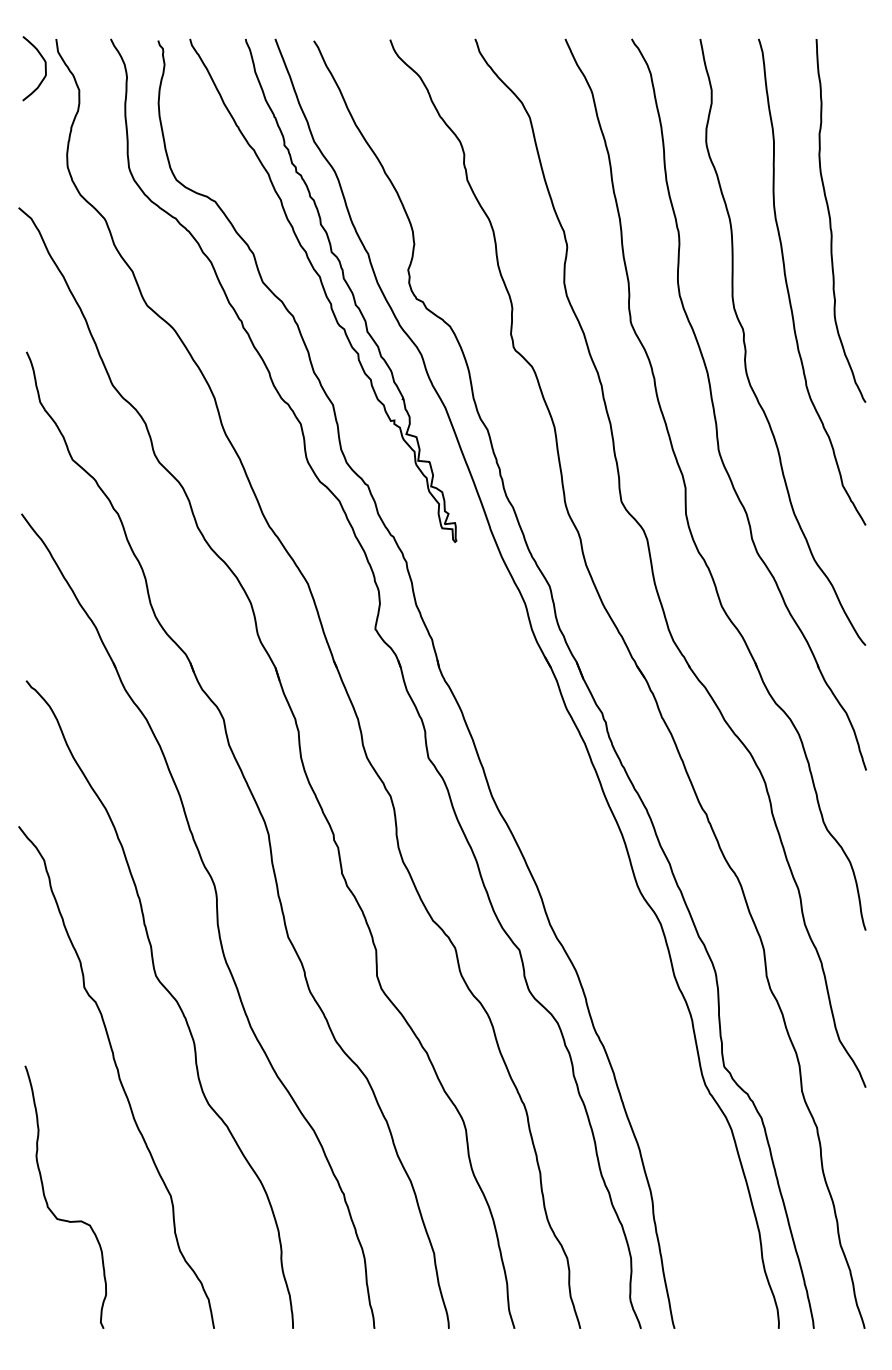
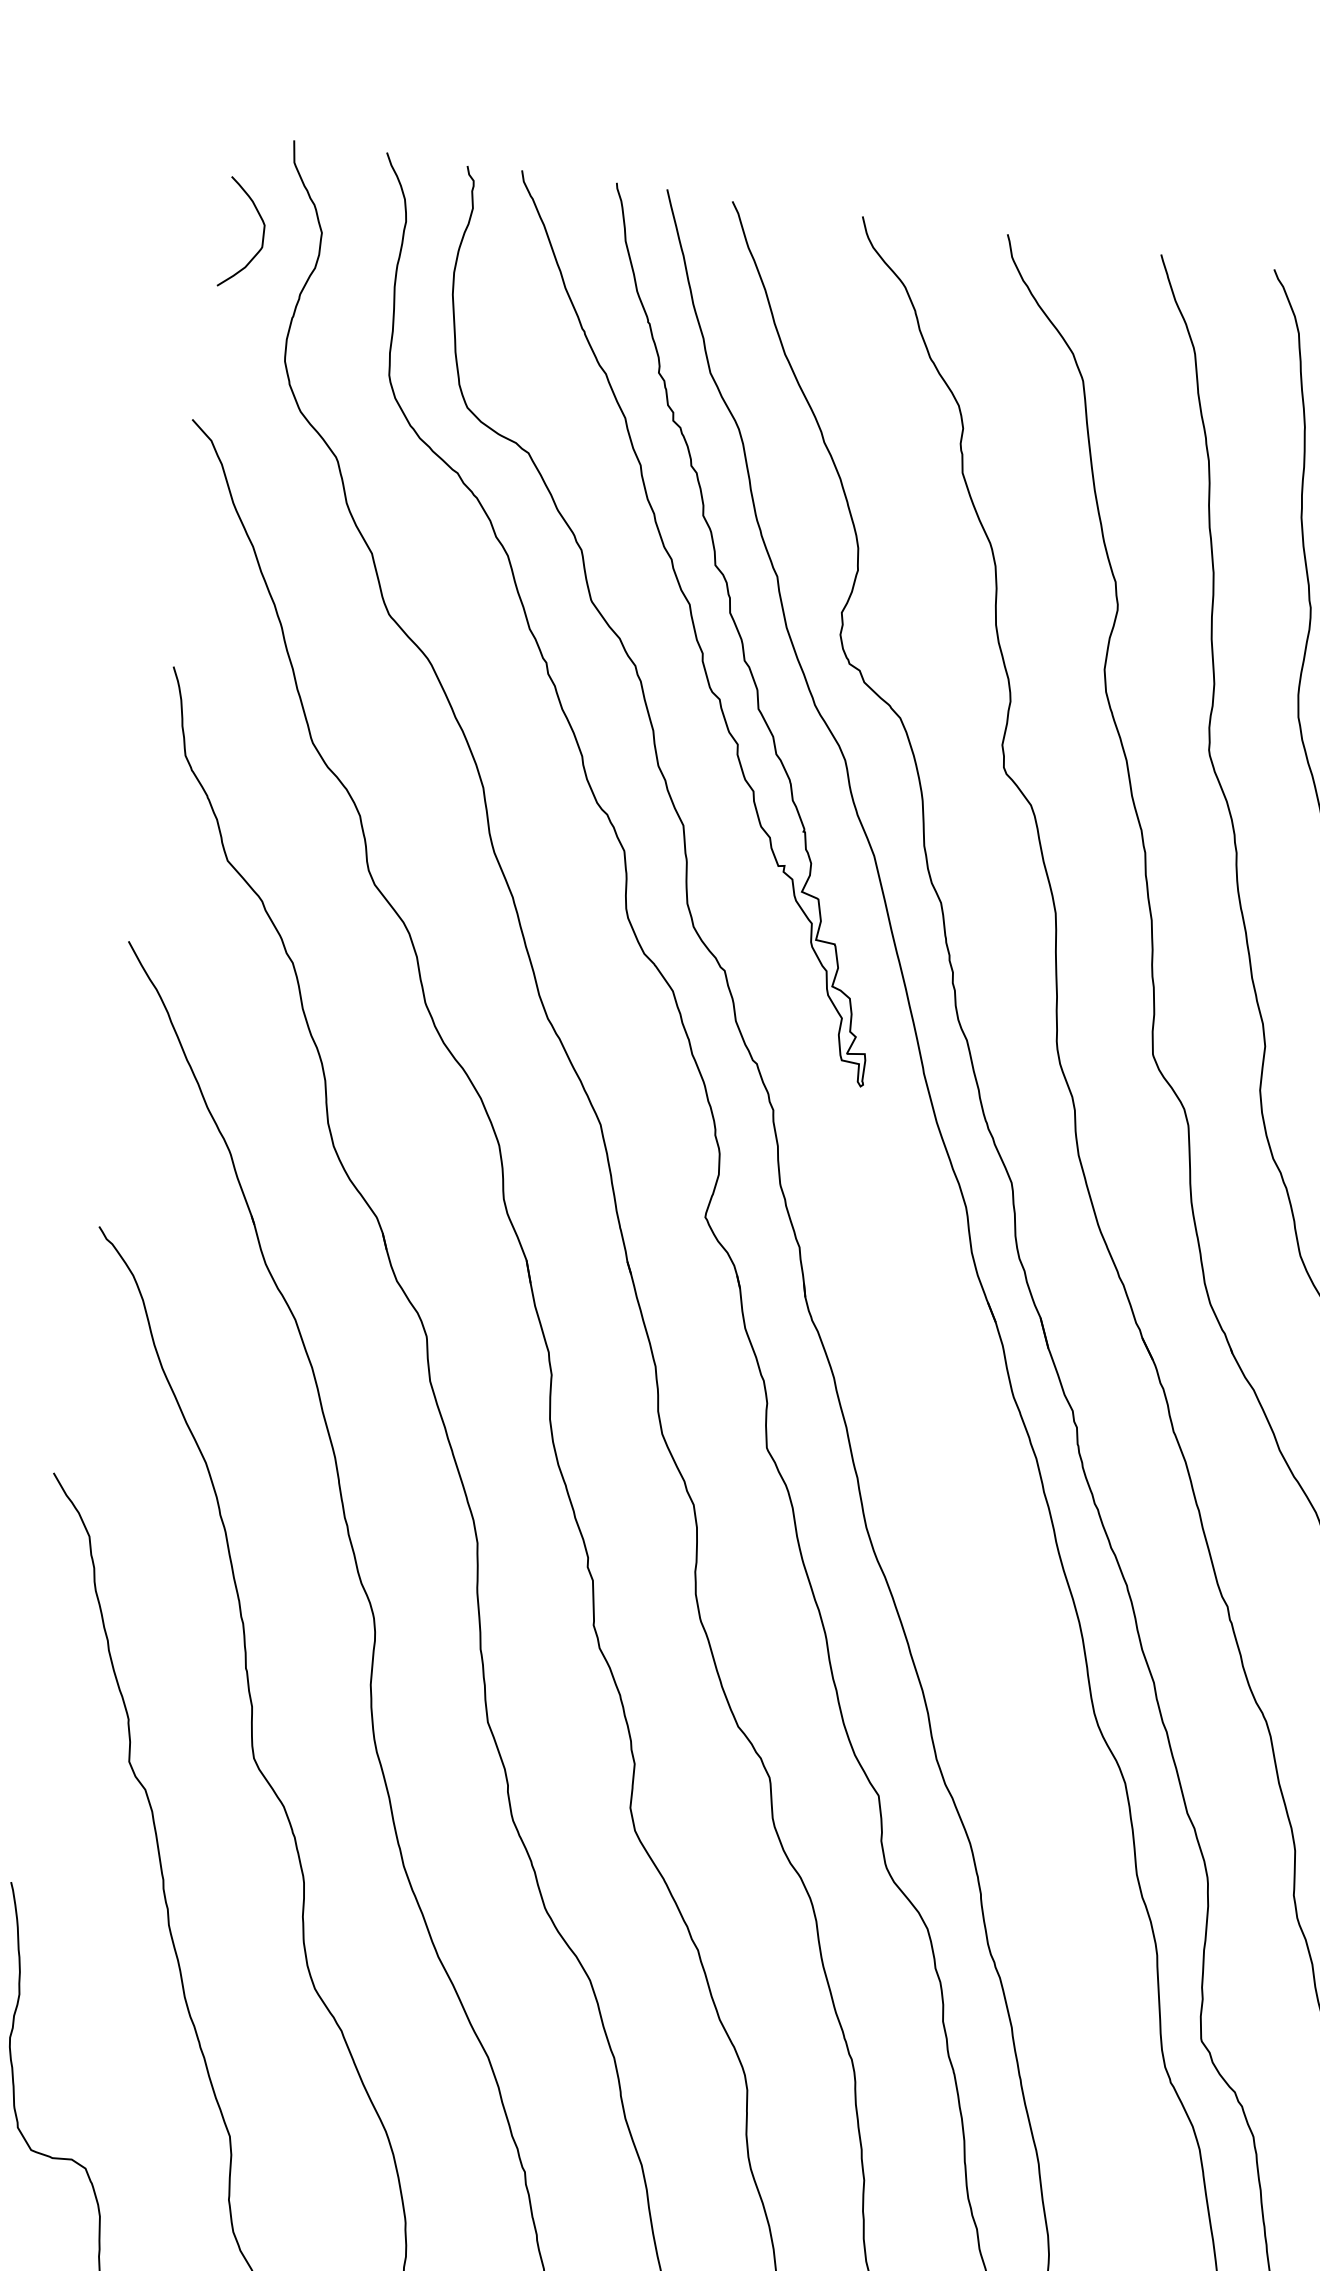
curve: (44, 67) -> (261, 233), moved

